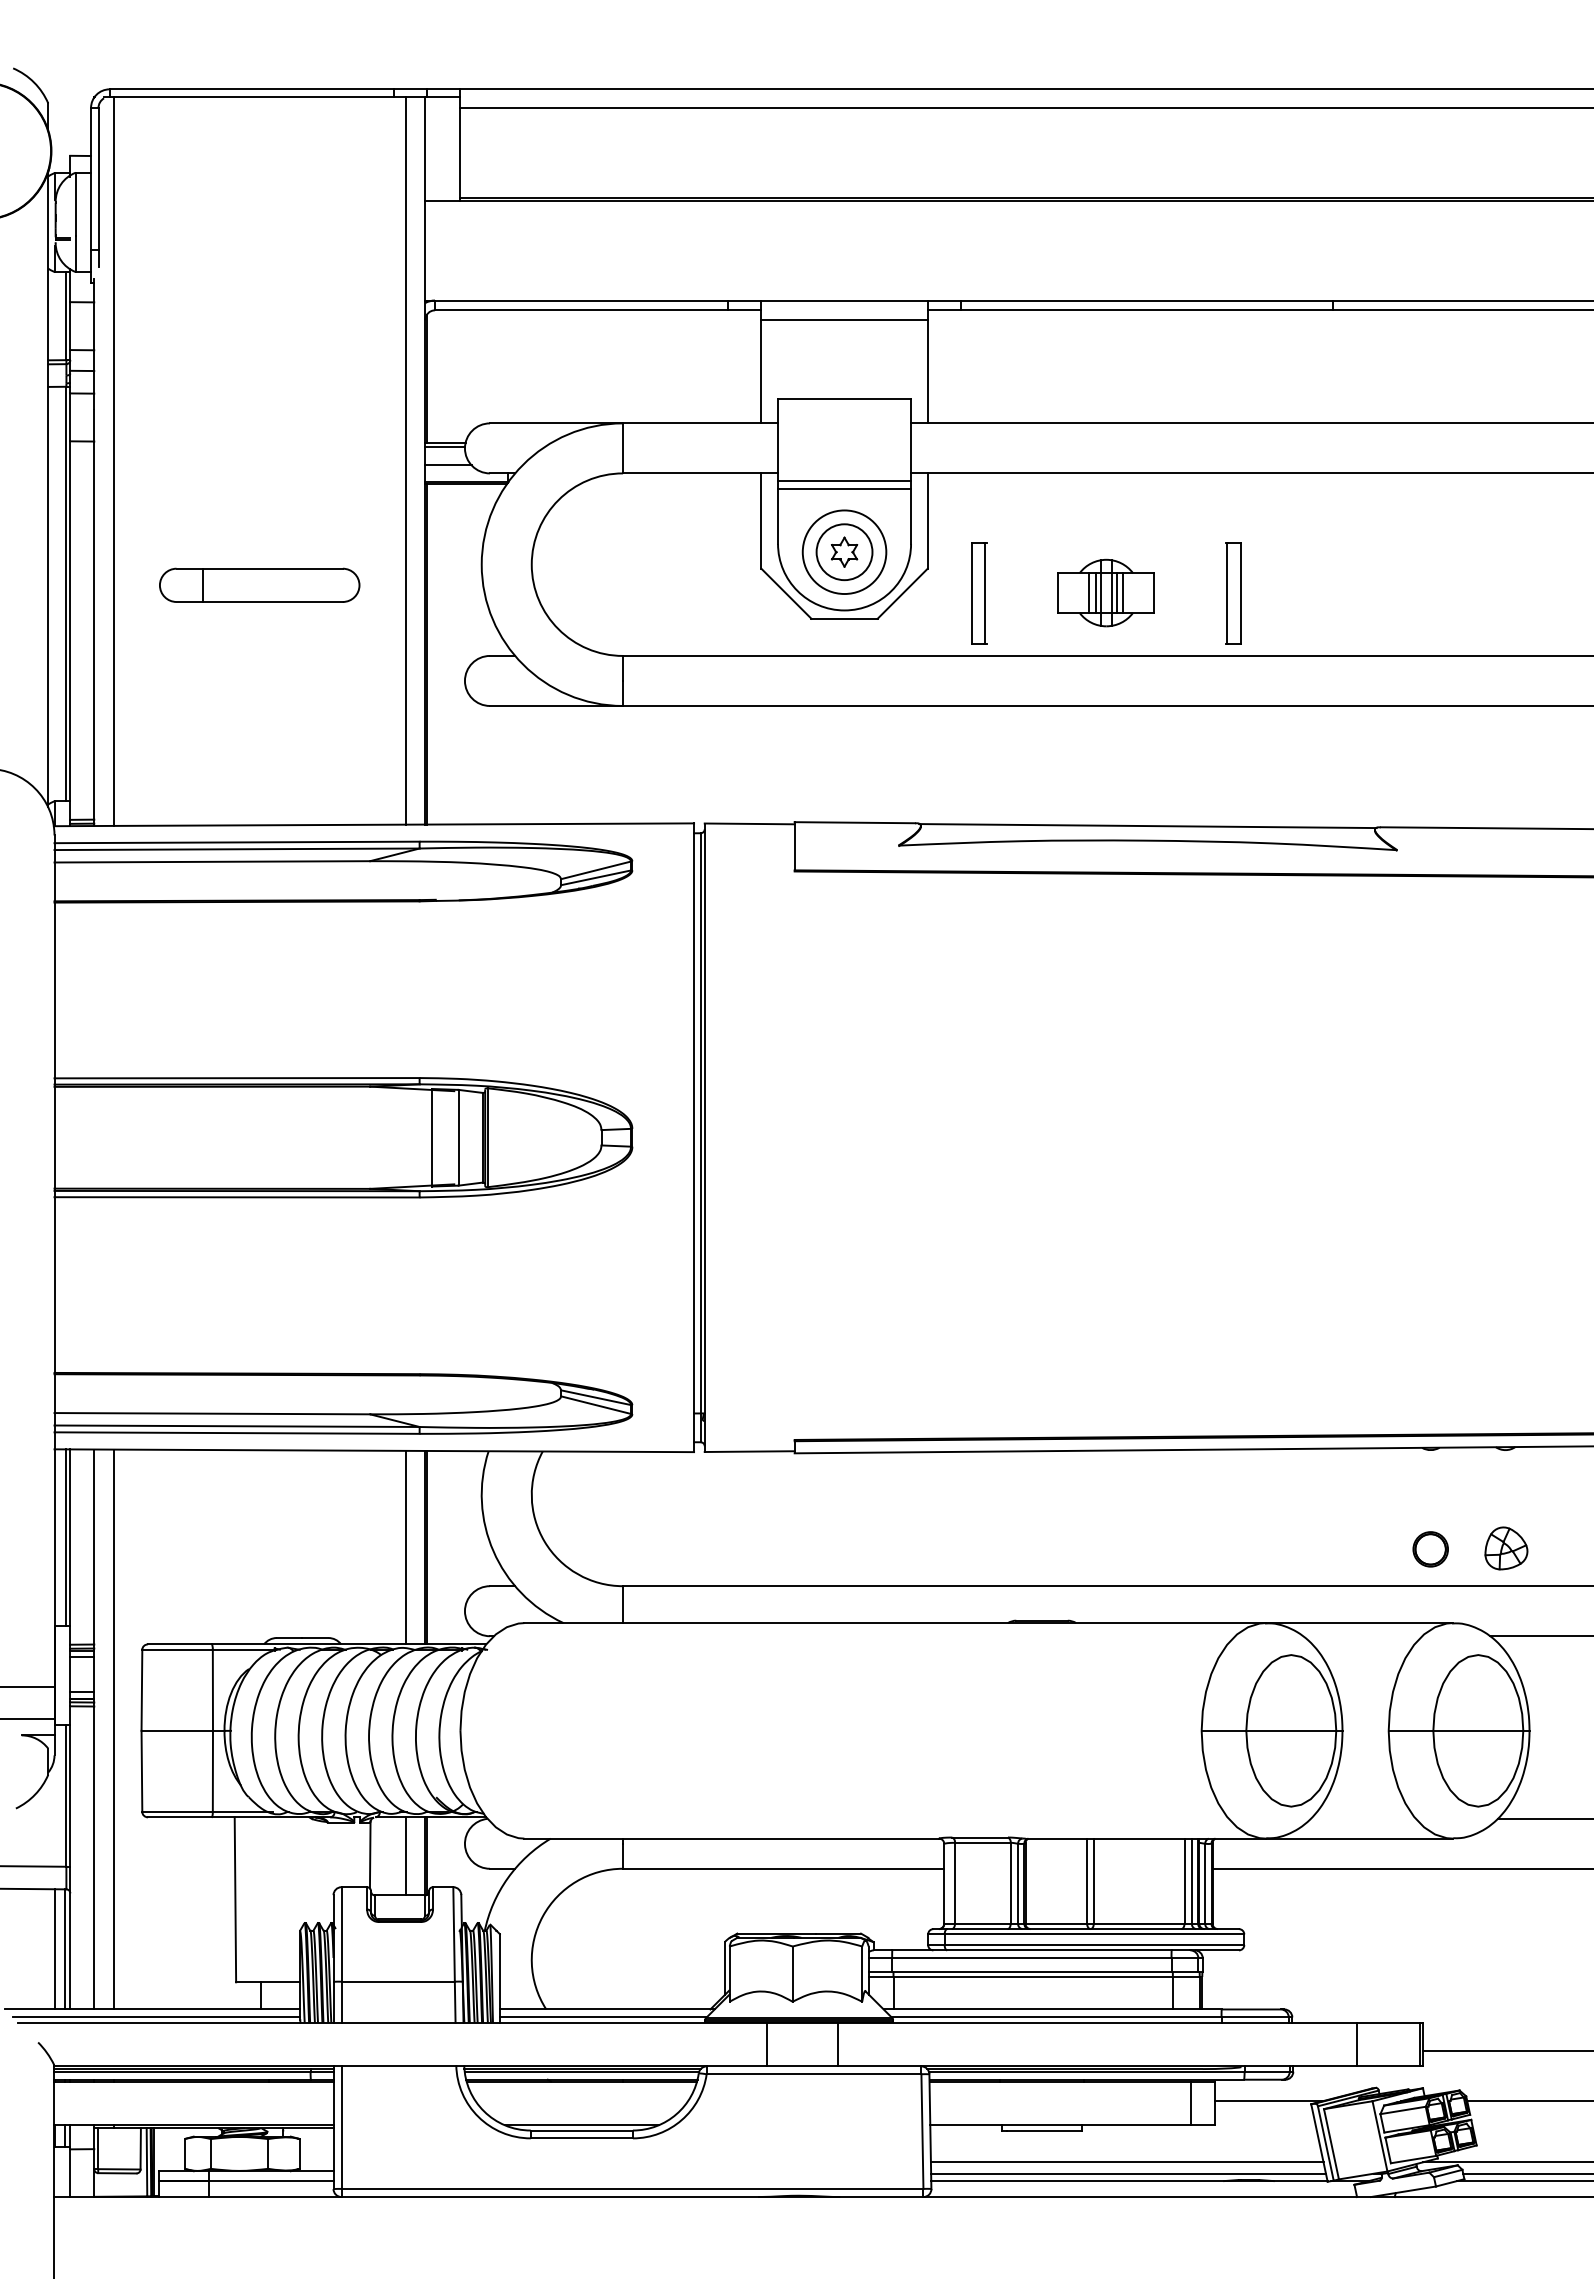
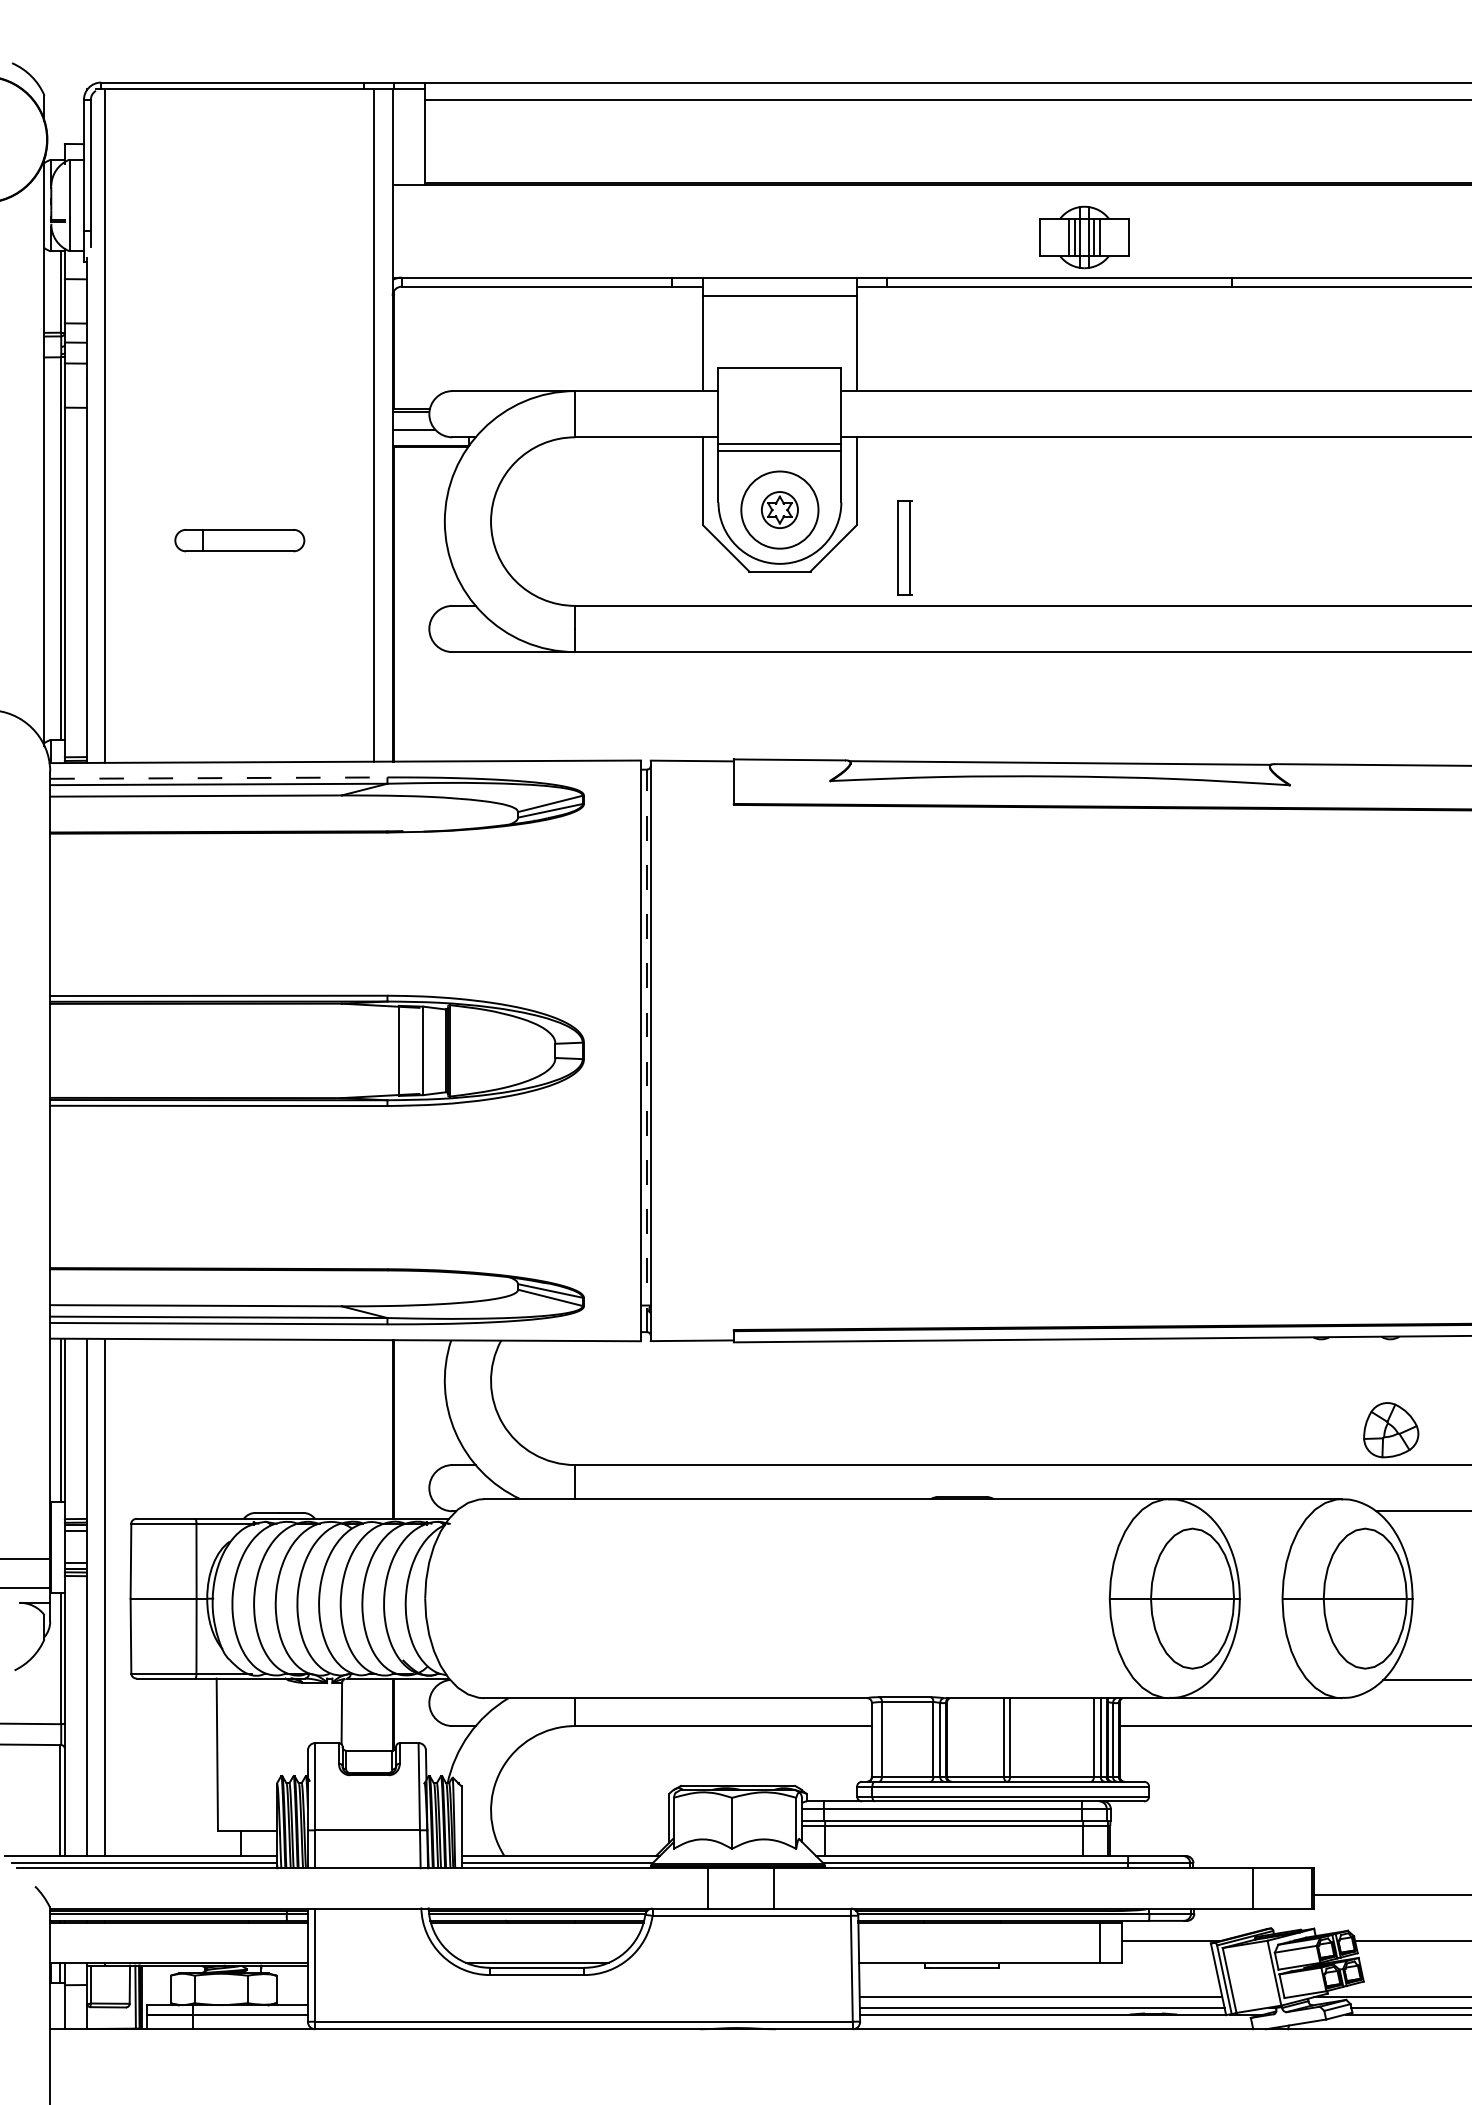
circle: (844, 552) -> (779, 510), size x0.7
part: (259, 584) -> (239, 539), size x0.7
part: (1105, 592) -> (1083, 236), moved
part: (1233, 593) -> (1139, 548), removed
line: (237, 842) -> (219, 778), solid -> dashed
line: (700, 1137) -> (646, 1050), solid -> dashed
line: (405, 1547) -> (374, 1429), removed
part: (1506, 1548) -> (1391, 1430), size x1.4
part: (1430, 1549) -> (1321, 1431), removed
line: (405, 1856) -> (374, 1714), removed
line: (55, 1949) -> (51, 1800), removed

